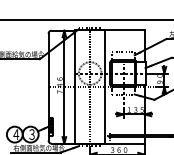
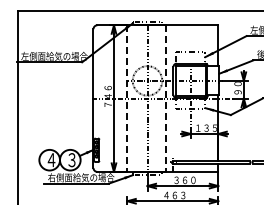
line: (74, 87) -> (127, 98), solid -> dashed
line: (104, 87) -> (166, 98), solid -> dashed

